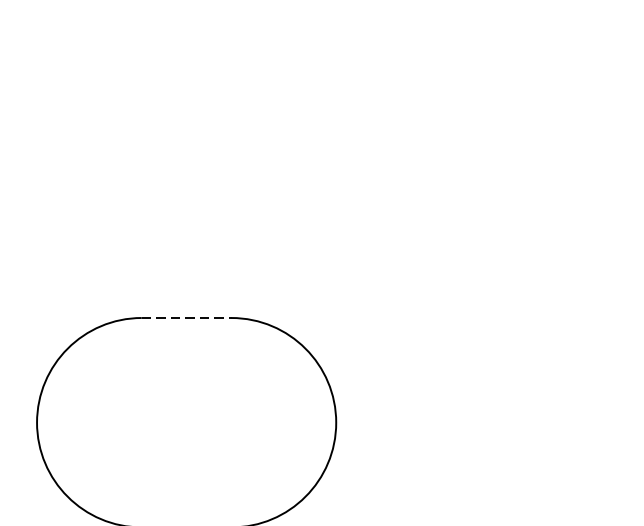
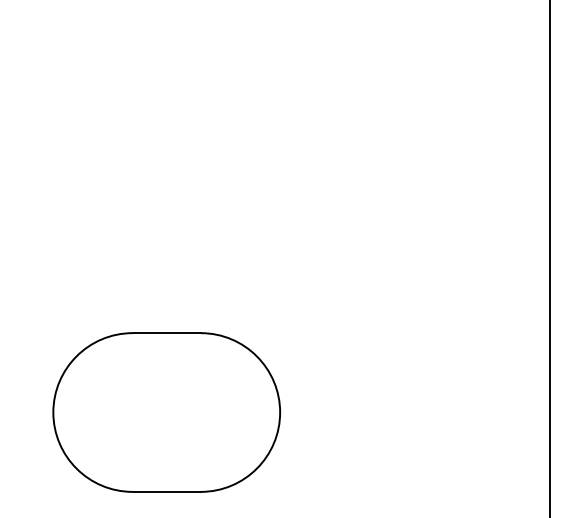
line: (187, 318) -> (167, 333), dashed -> solid

